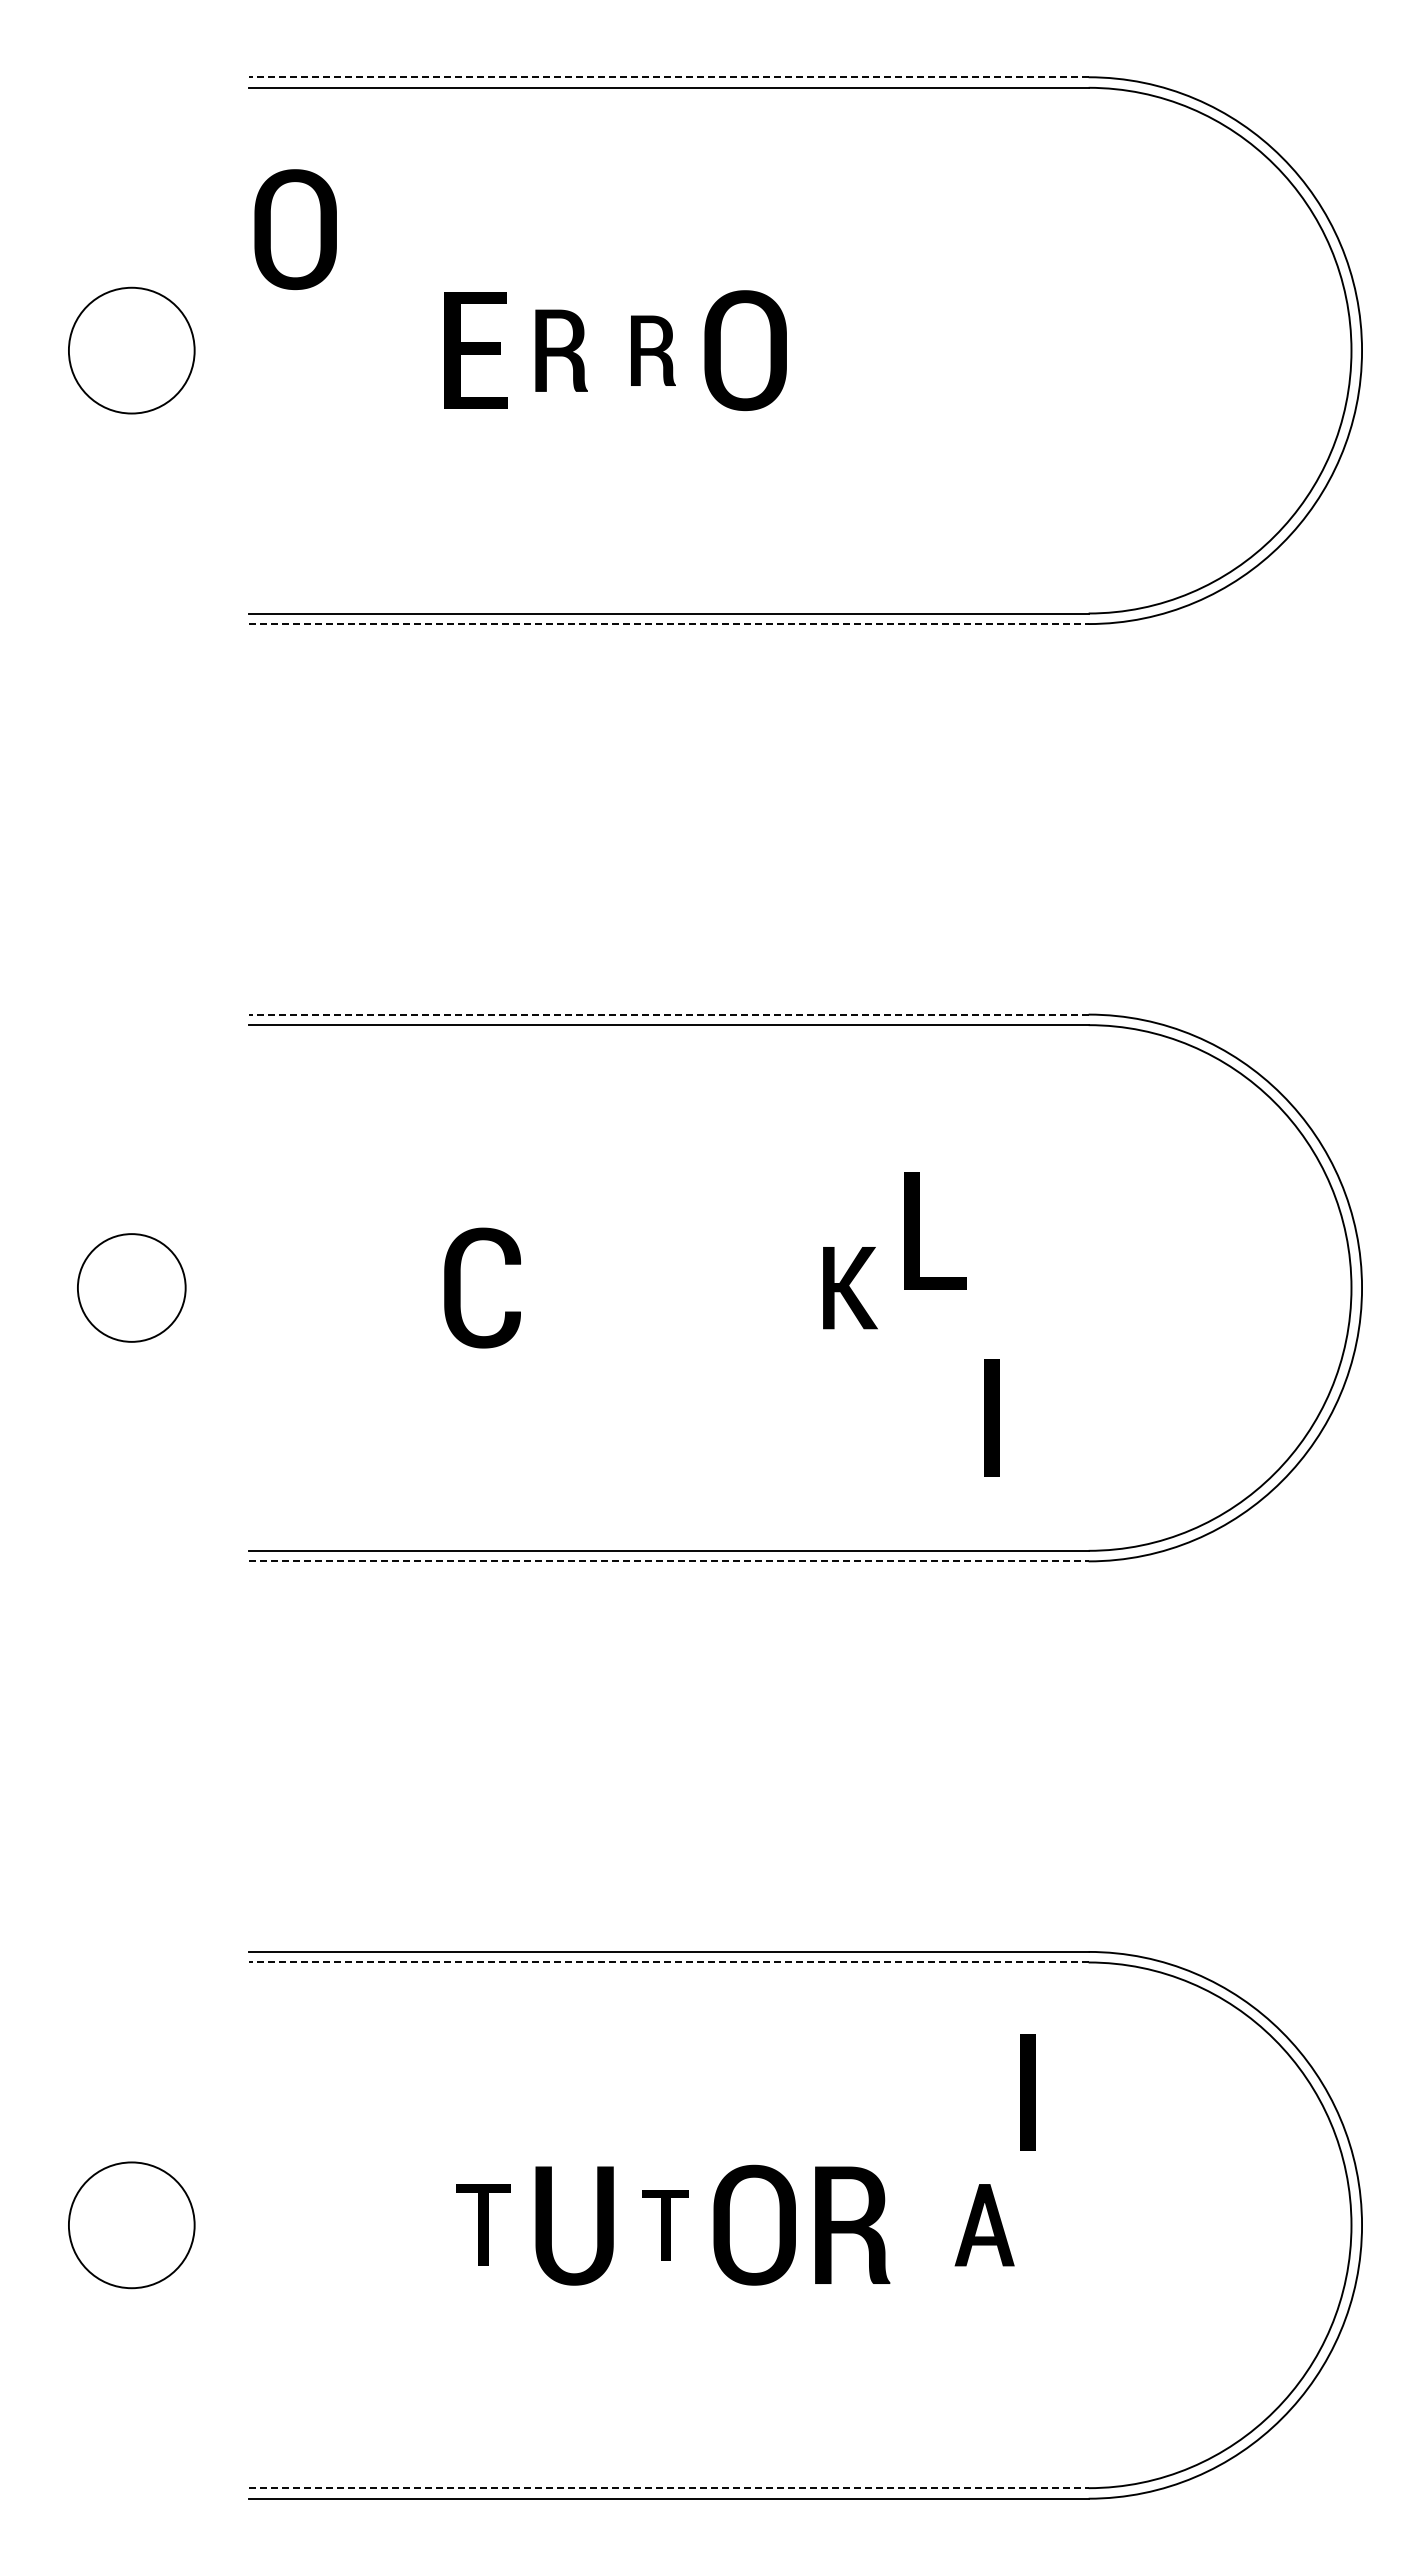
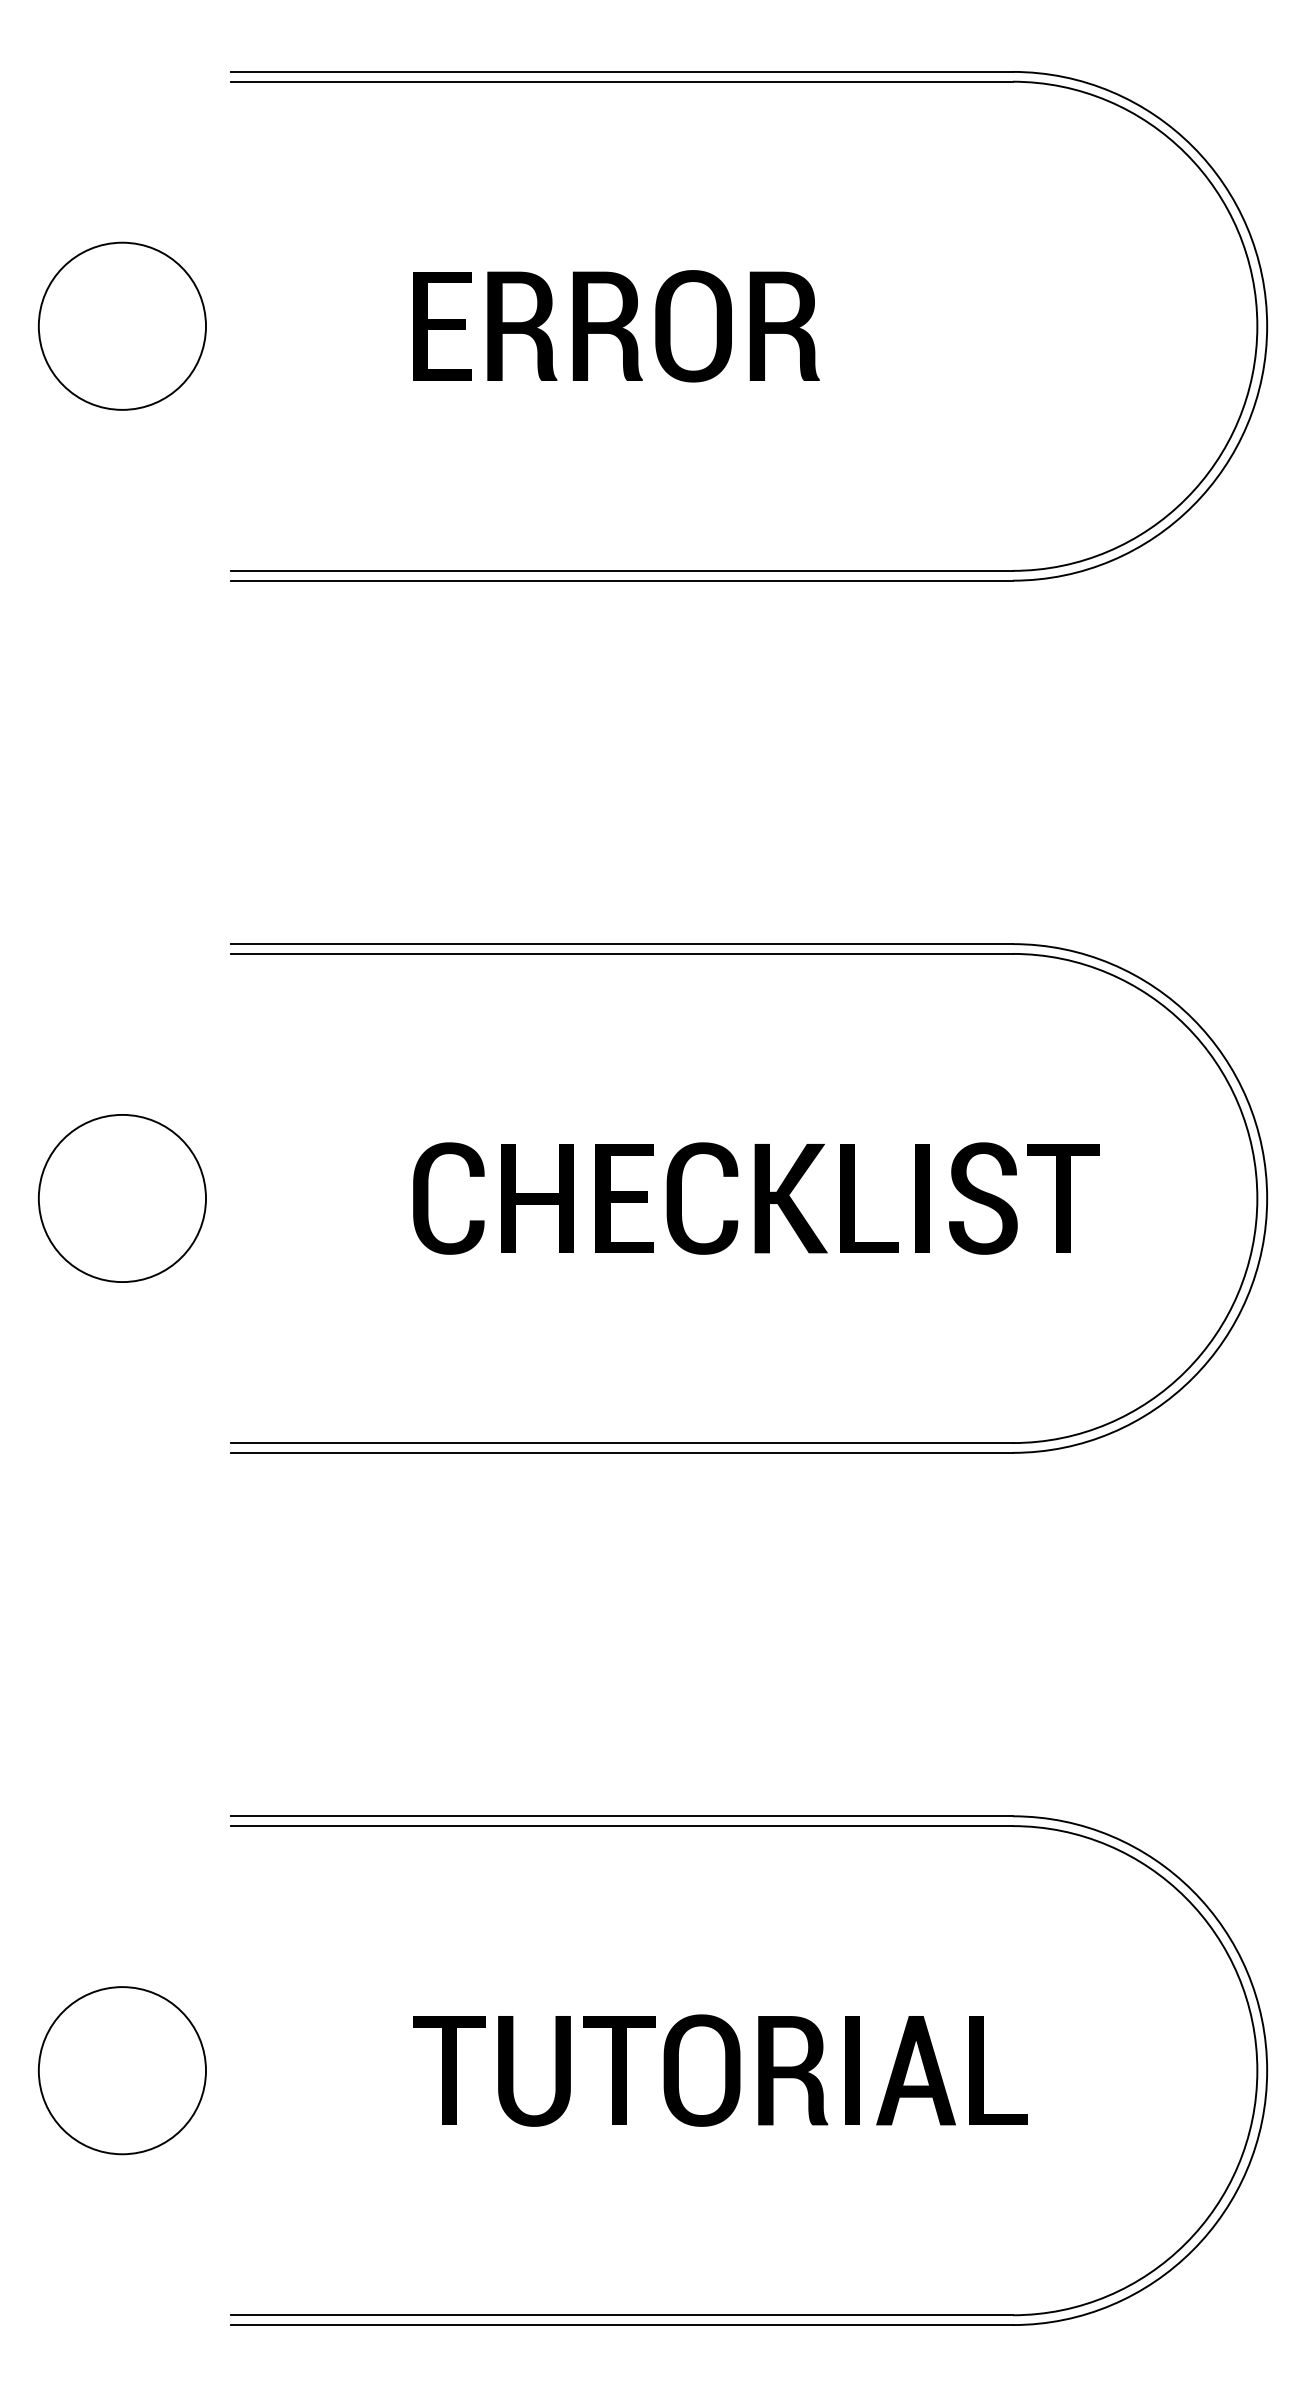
line: (668, 77) -> (621, 72), dashed -> solid
part: (295, 229) -> (274, 213), removed
circle: (131, 350) -> (122, 326), size x1.43
part: (561, 350) -> (522, 326), size x1.43
part: (653, 350) -> (607, 326), size x1.67
part: (843, 350) -> (784, 326), added
line: (668, 624) -> (621, 581), dashed -> solid
line: (668, 1014) -> (621, 944), dashed -> solid
part: (919, 1230) -> (854, 1198), moved
circle: (131, 1287) -> (122, 1198), size x1.67
part: (578, 1287) -> (538, 1198), added
fill: (671, 1287) -> (624, 1198), added
part: (733, 1287) -> (682, 1198), added
part: (850, 1287) -> (791, 1198), size x1.43
fill: (1057, 1287) -> (983, 1198), added
fill: (1143, 1287) -> (1063, 1198), added
part: (991, 1417) -> (922, 1198), moved
line: (668, 1561) -> (621, 1452), dashed -> solid
line: (668, 1962) -> (621, 1826), dashed -> solid
part: (1027, 2092) -> (852, 2070), moved
part: (984, 2224) -> (915, 2069), size x1.43
circle: (131, 2225) -> (122, 2070), size x1.43
part: (483, 2225) -> (449, 2070), size x1.43
part: (665, 2225) -> (619, 2070), size x1.67
fill: (1073, 2225) -> (998, 2070), added
line: (668, 2488) -> (621, 2315), dashed -> solid

